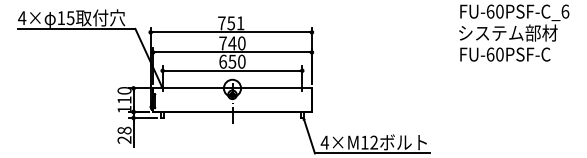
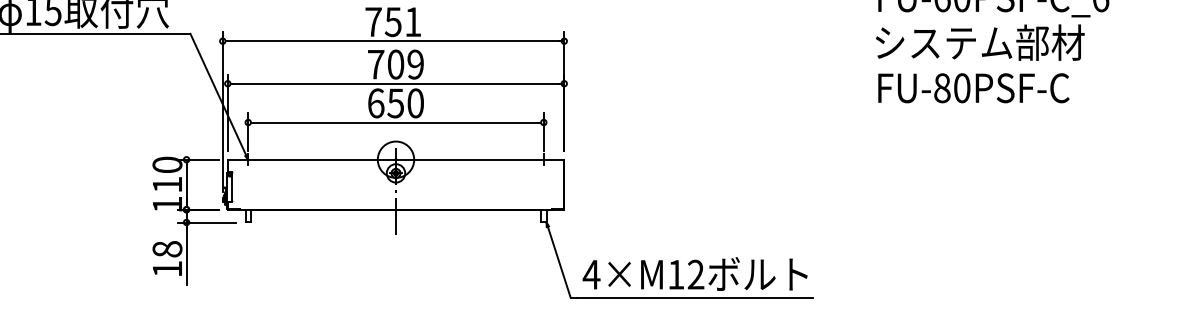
text: (236, 43) -> (404, 64), 740 -> 709
text: (490, 54) -> (942, 88), FU-60PSF-C -> FU-80PSF-C
text: (124, 139) -> (167, 267), 28 -> 18

